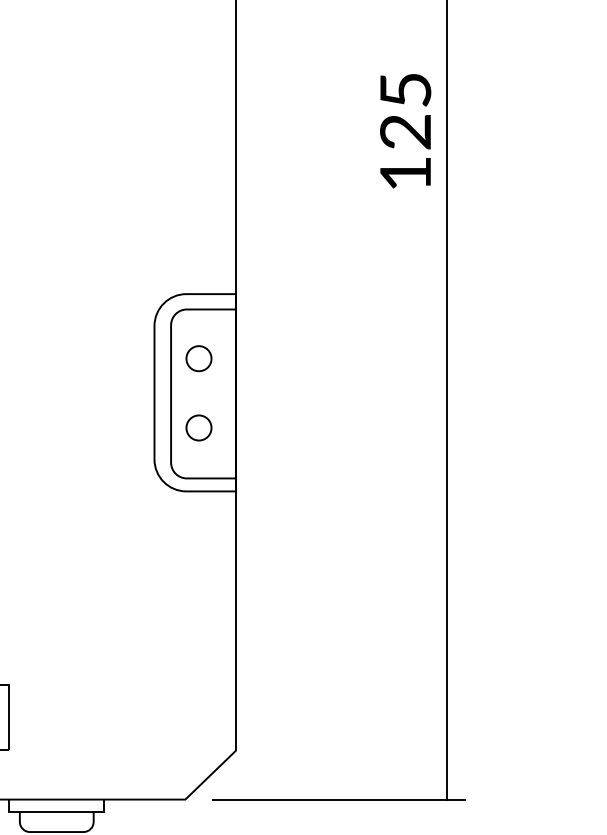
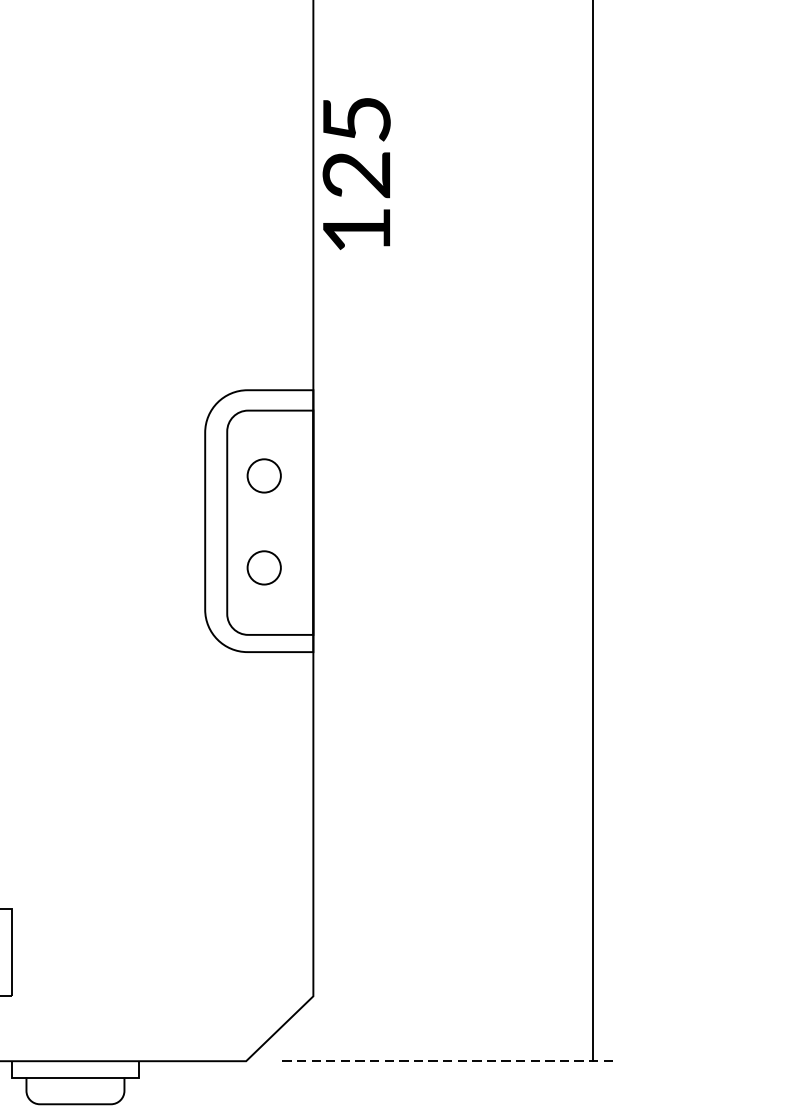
text: (405, 131) -> (356, 174), moved
line: (339, 799) -> (450, 1061), solid -> dashed

